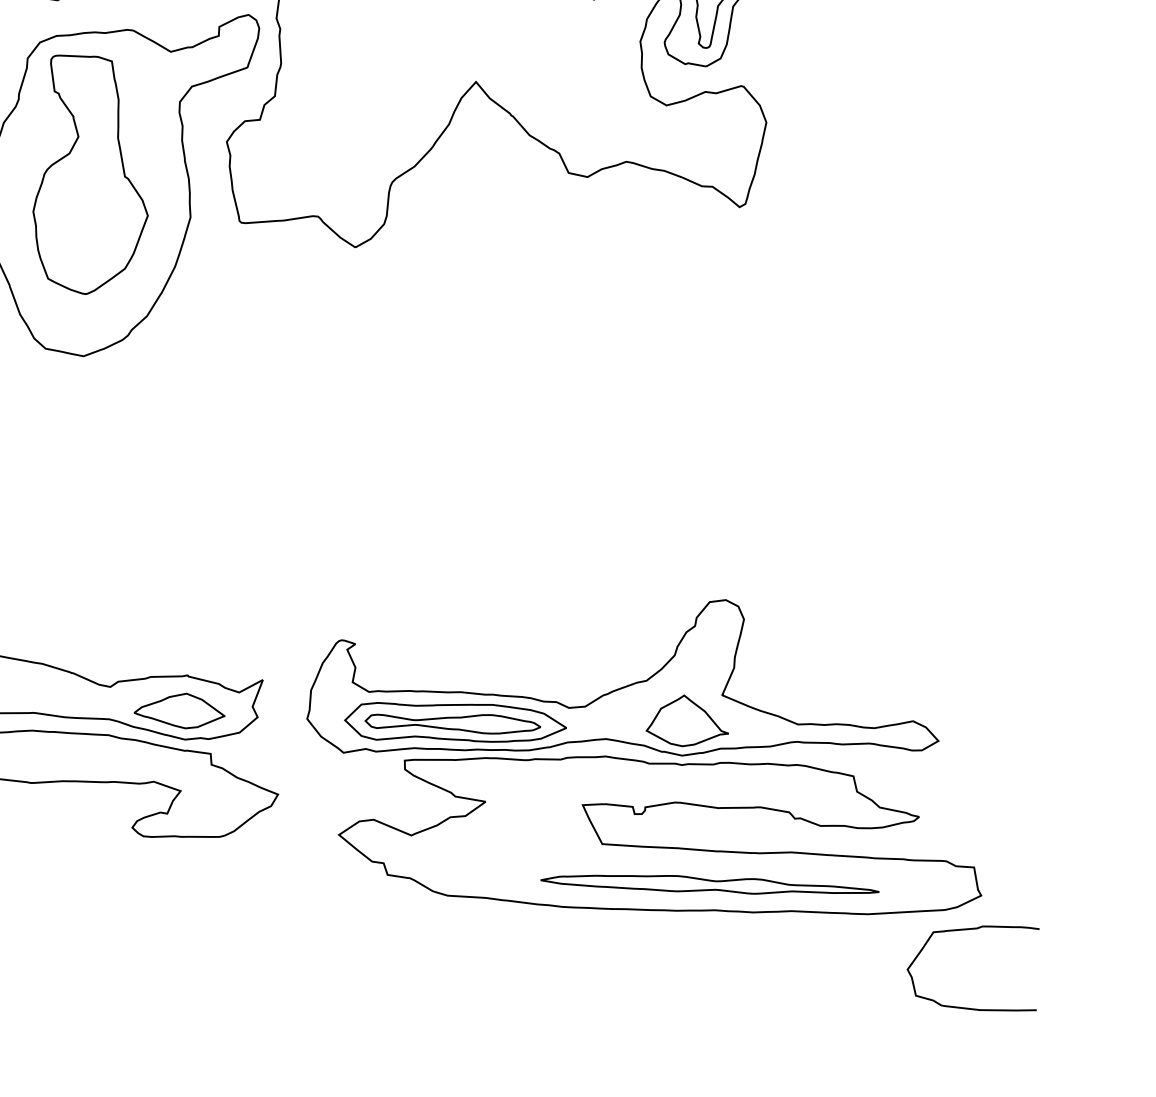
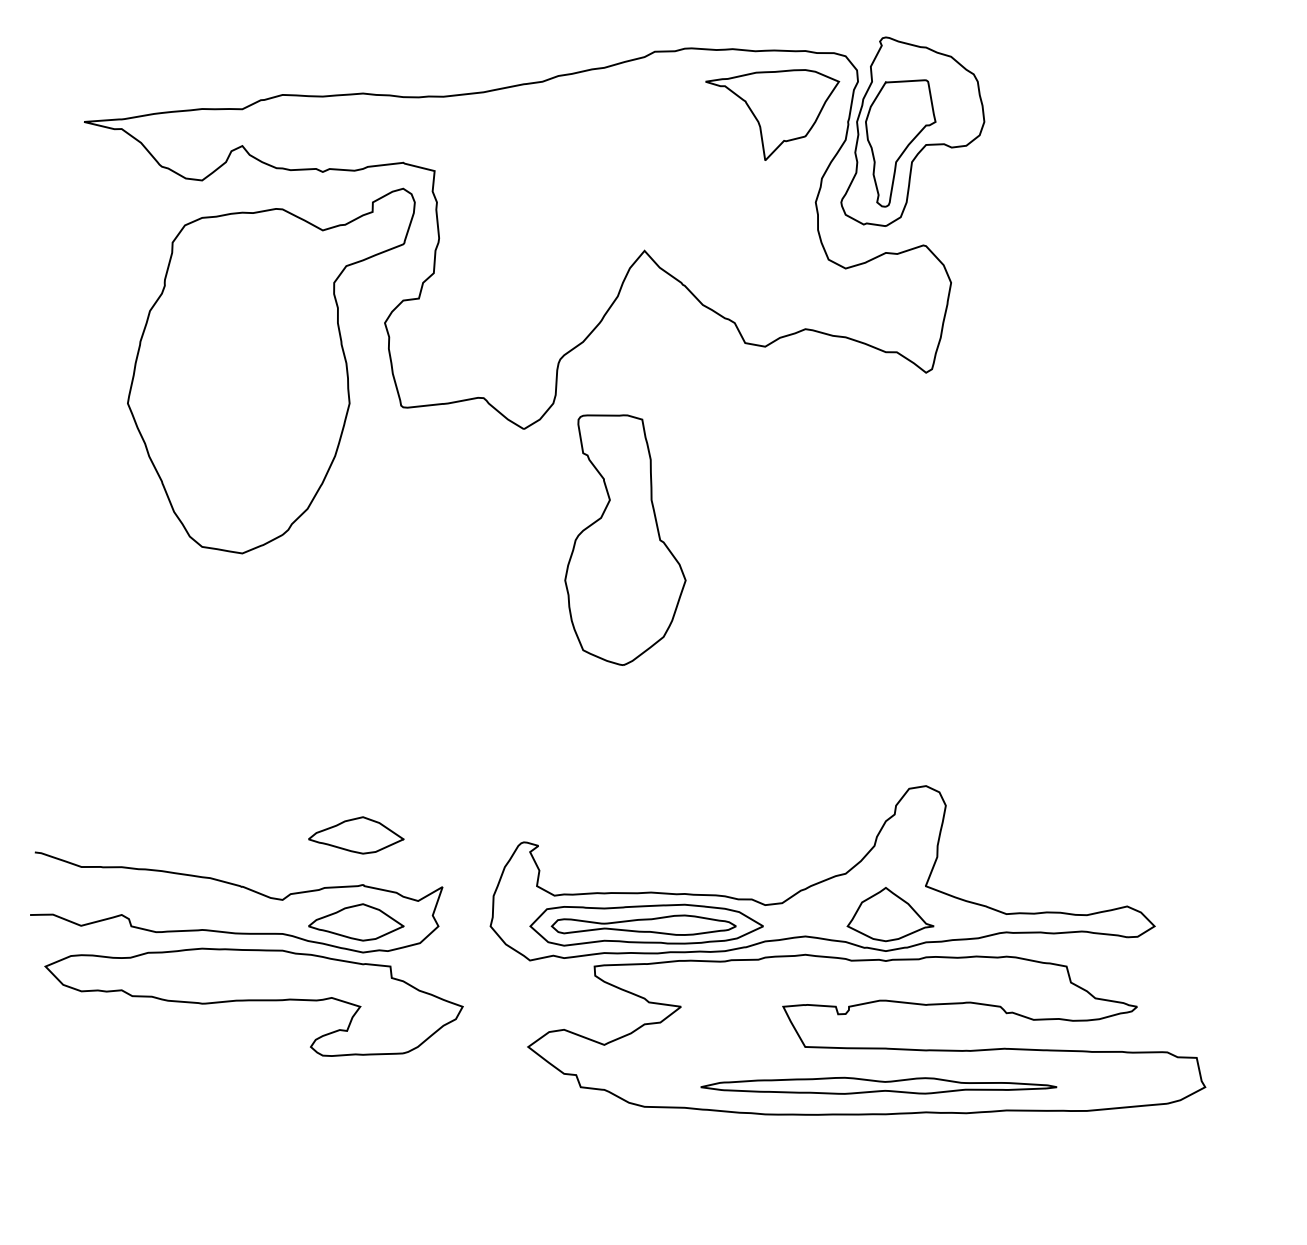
part: (92, 174) -> (625, 539), moved
part: (182, 628) -> (356, 835), added
part: (709, 884) -> (878, 1085), moved
curve: (965, 930) -> (1190, 1124), removed

